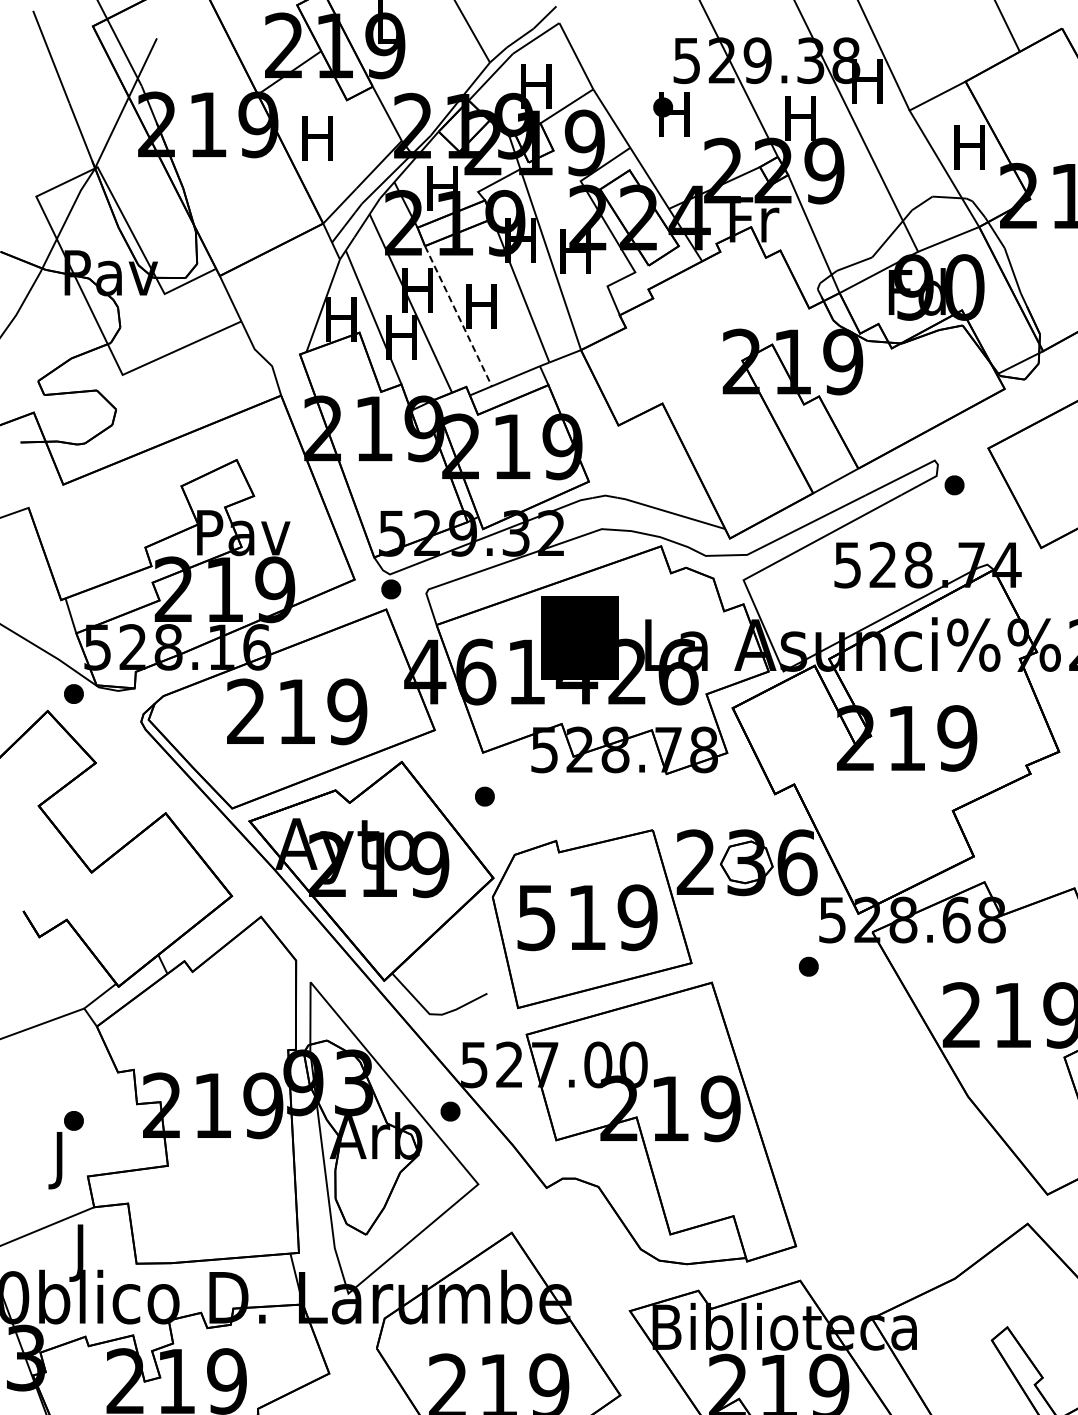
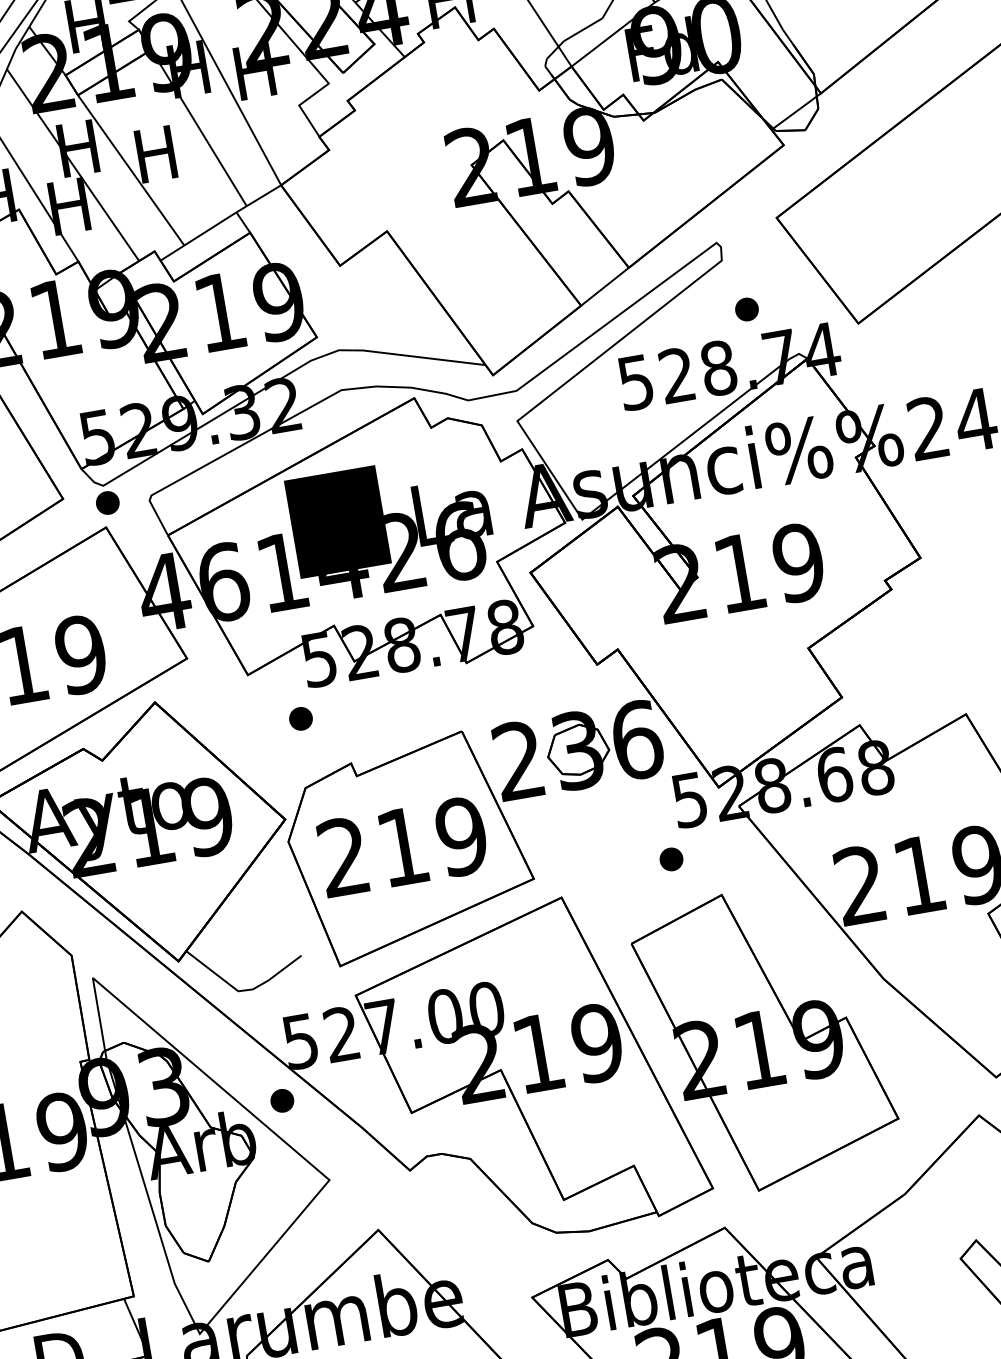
line: (458, 316) -> (131, 170), dashed -> solid
part: (954, 485) -> (746, 309), moved
part: (484, 796) -> (300, 718), moved
text: (536, 917) -> (343, 856), 519 -> 219
part: (861, 1128) -> (765, 1037), added

